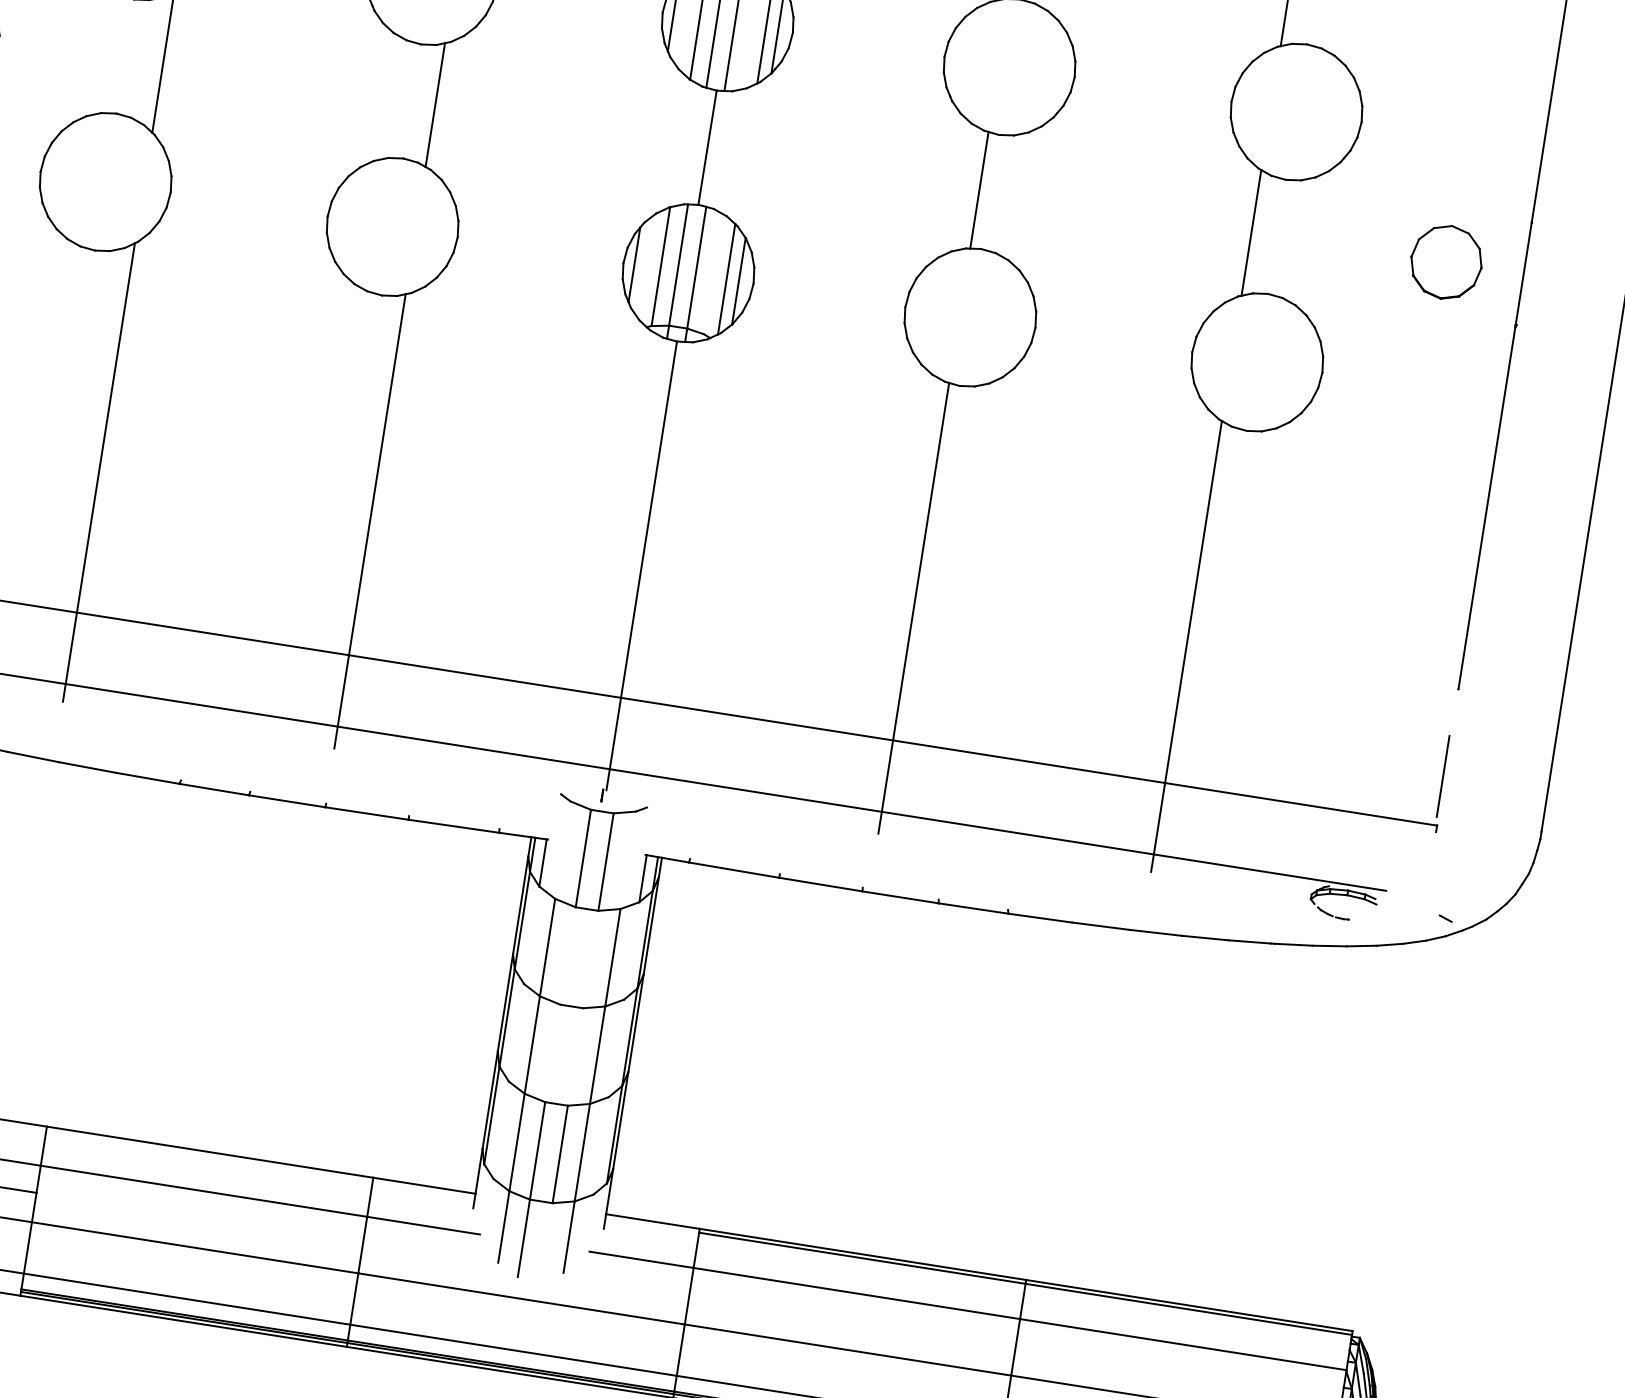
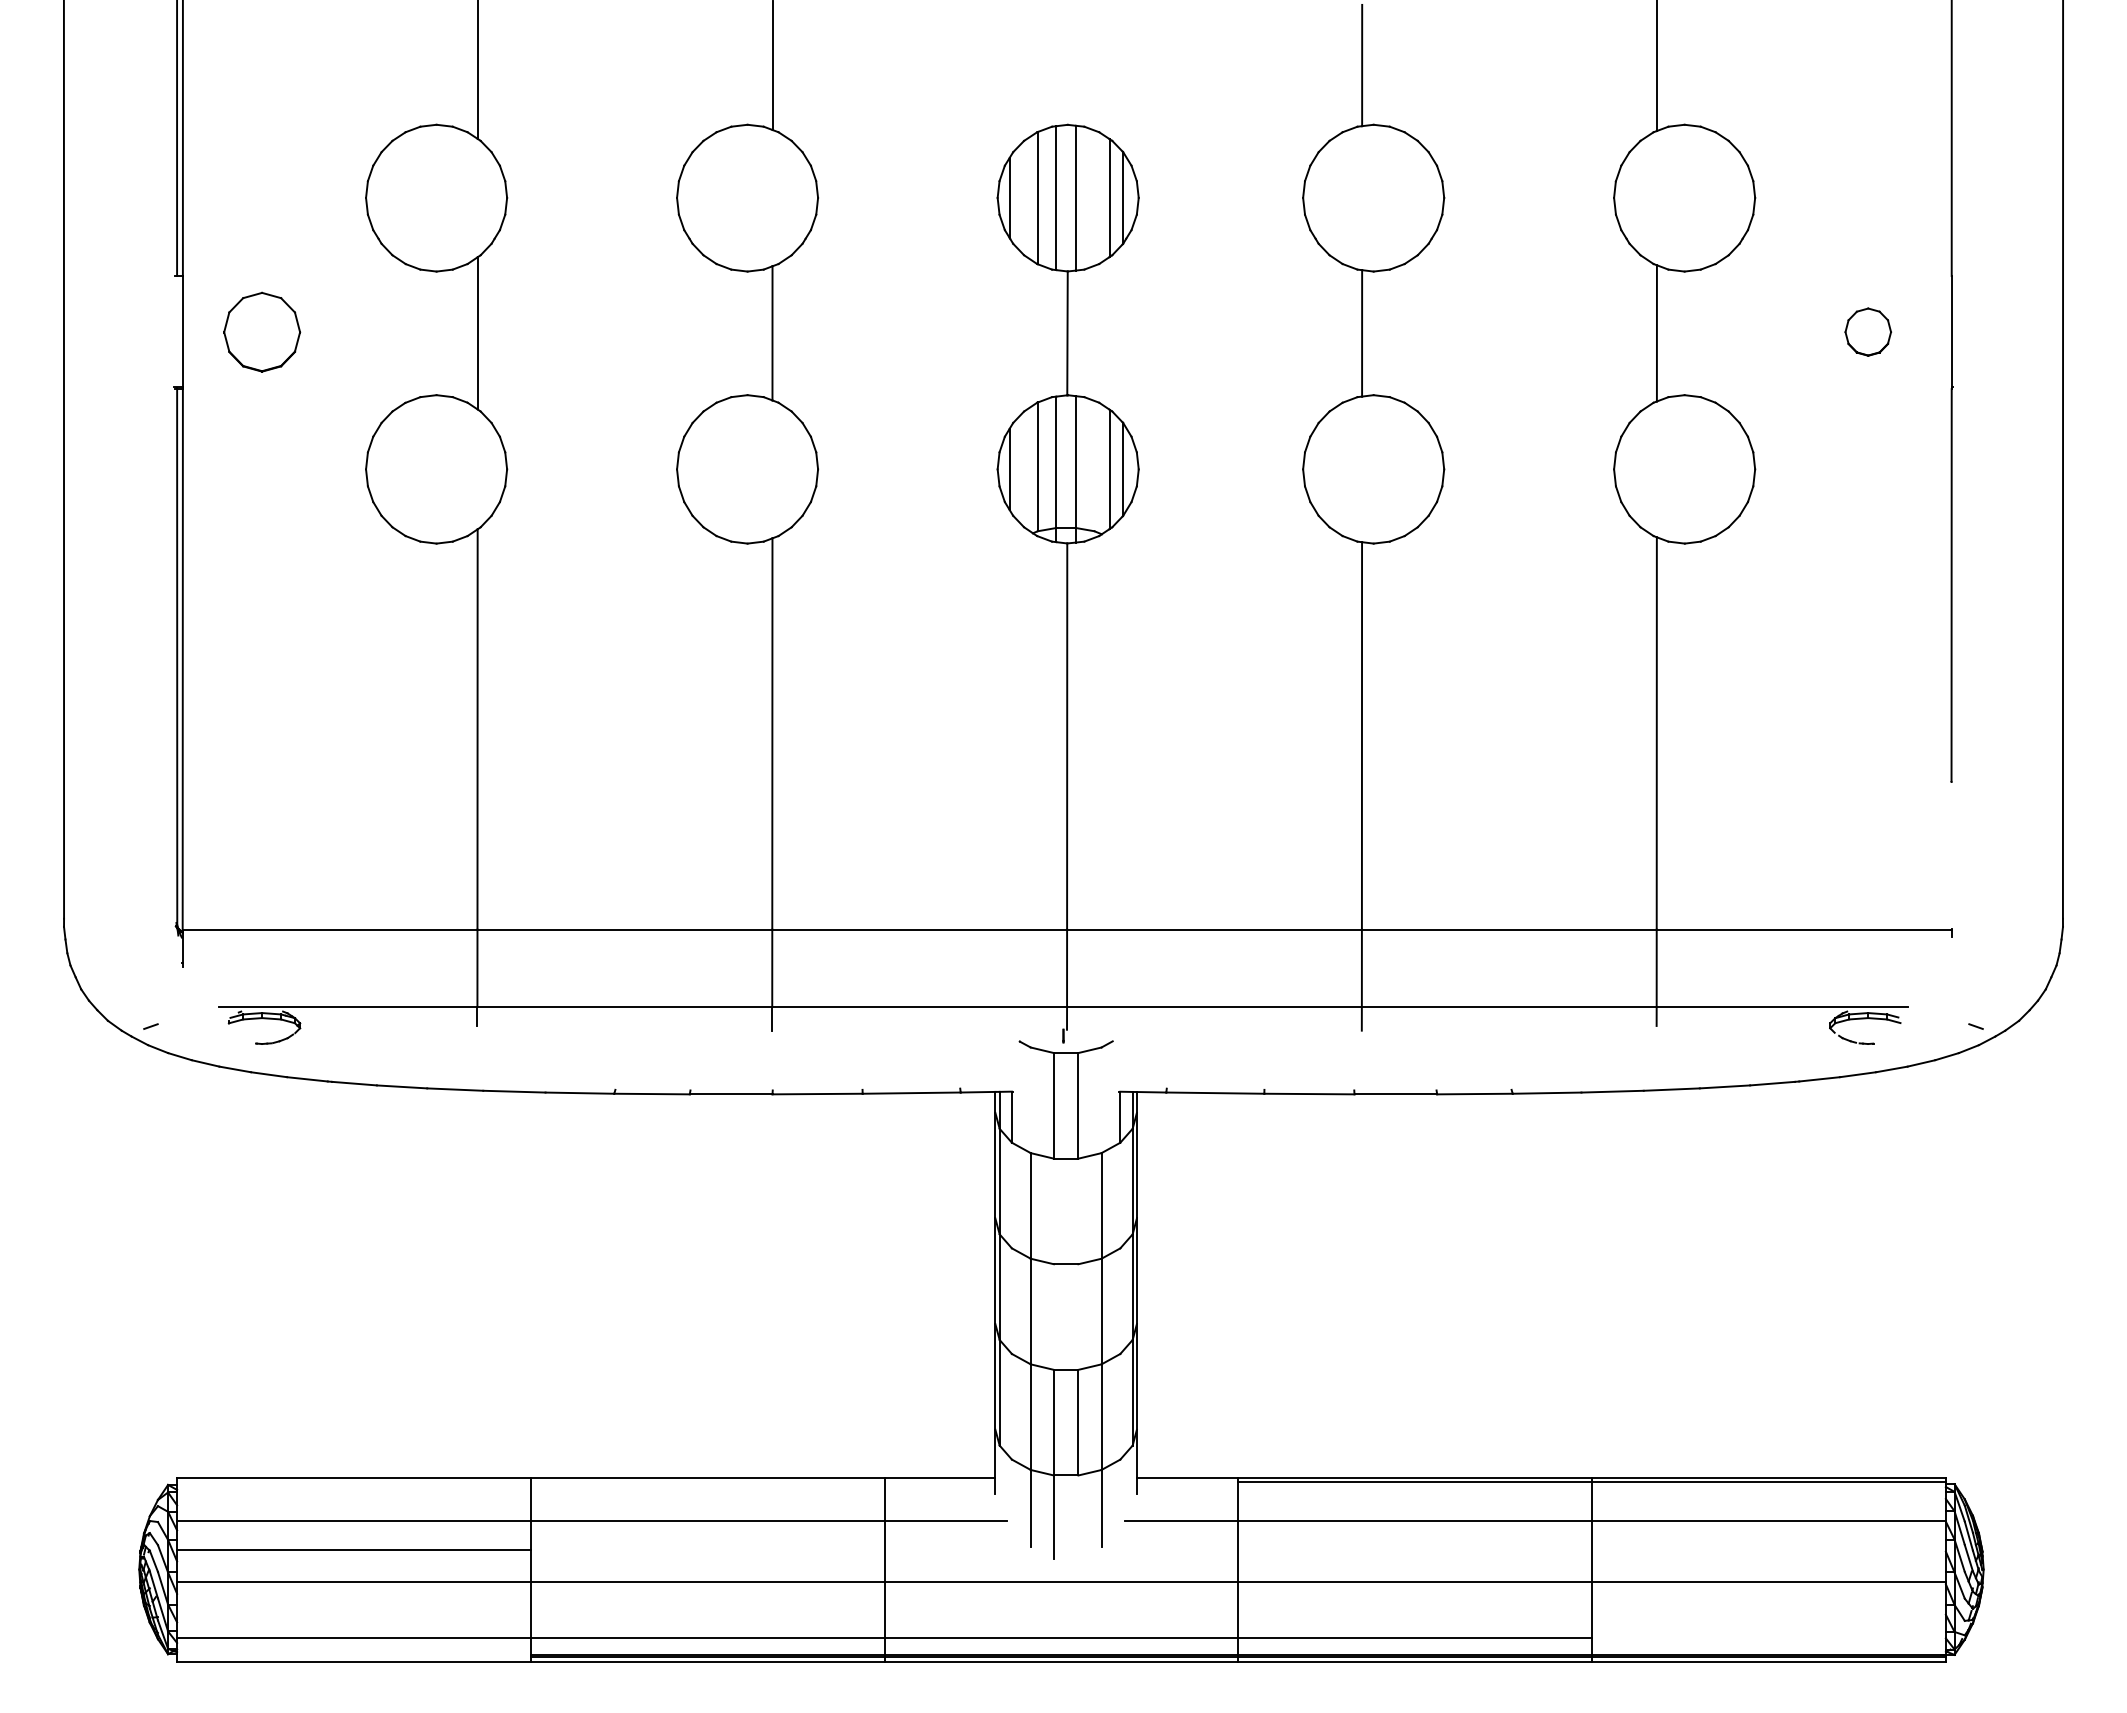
part: (1446, 261) -> (1868, 331), size x0.6
line: (1442, 776) -> (1949, 876), removed

